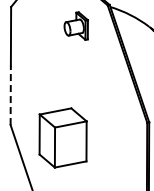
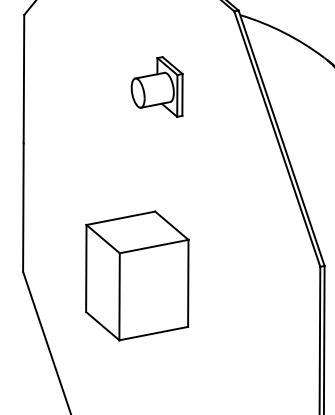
part: (75, 25) -> (155, 85), moved
line: (10, 95) -> (22, 207), dashed -> solid
part: (62, 137) -> (135, 274), moved

